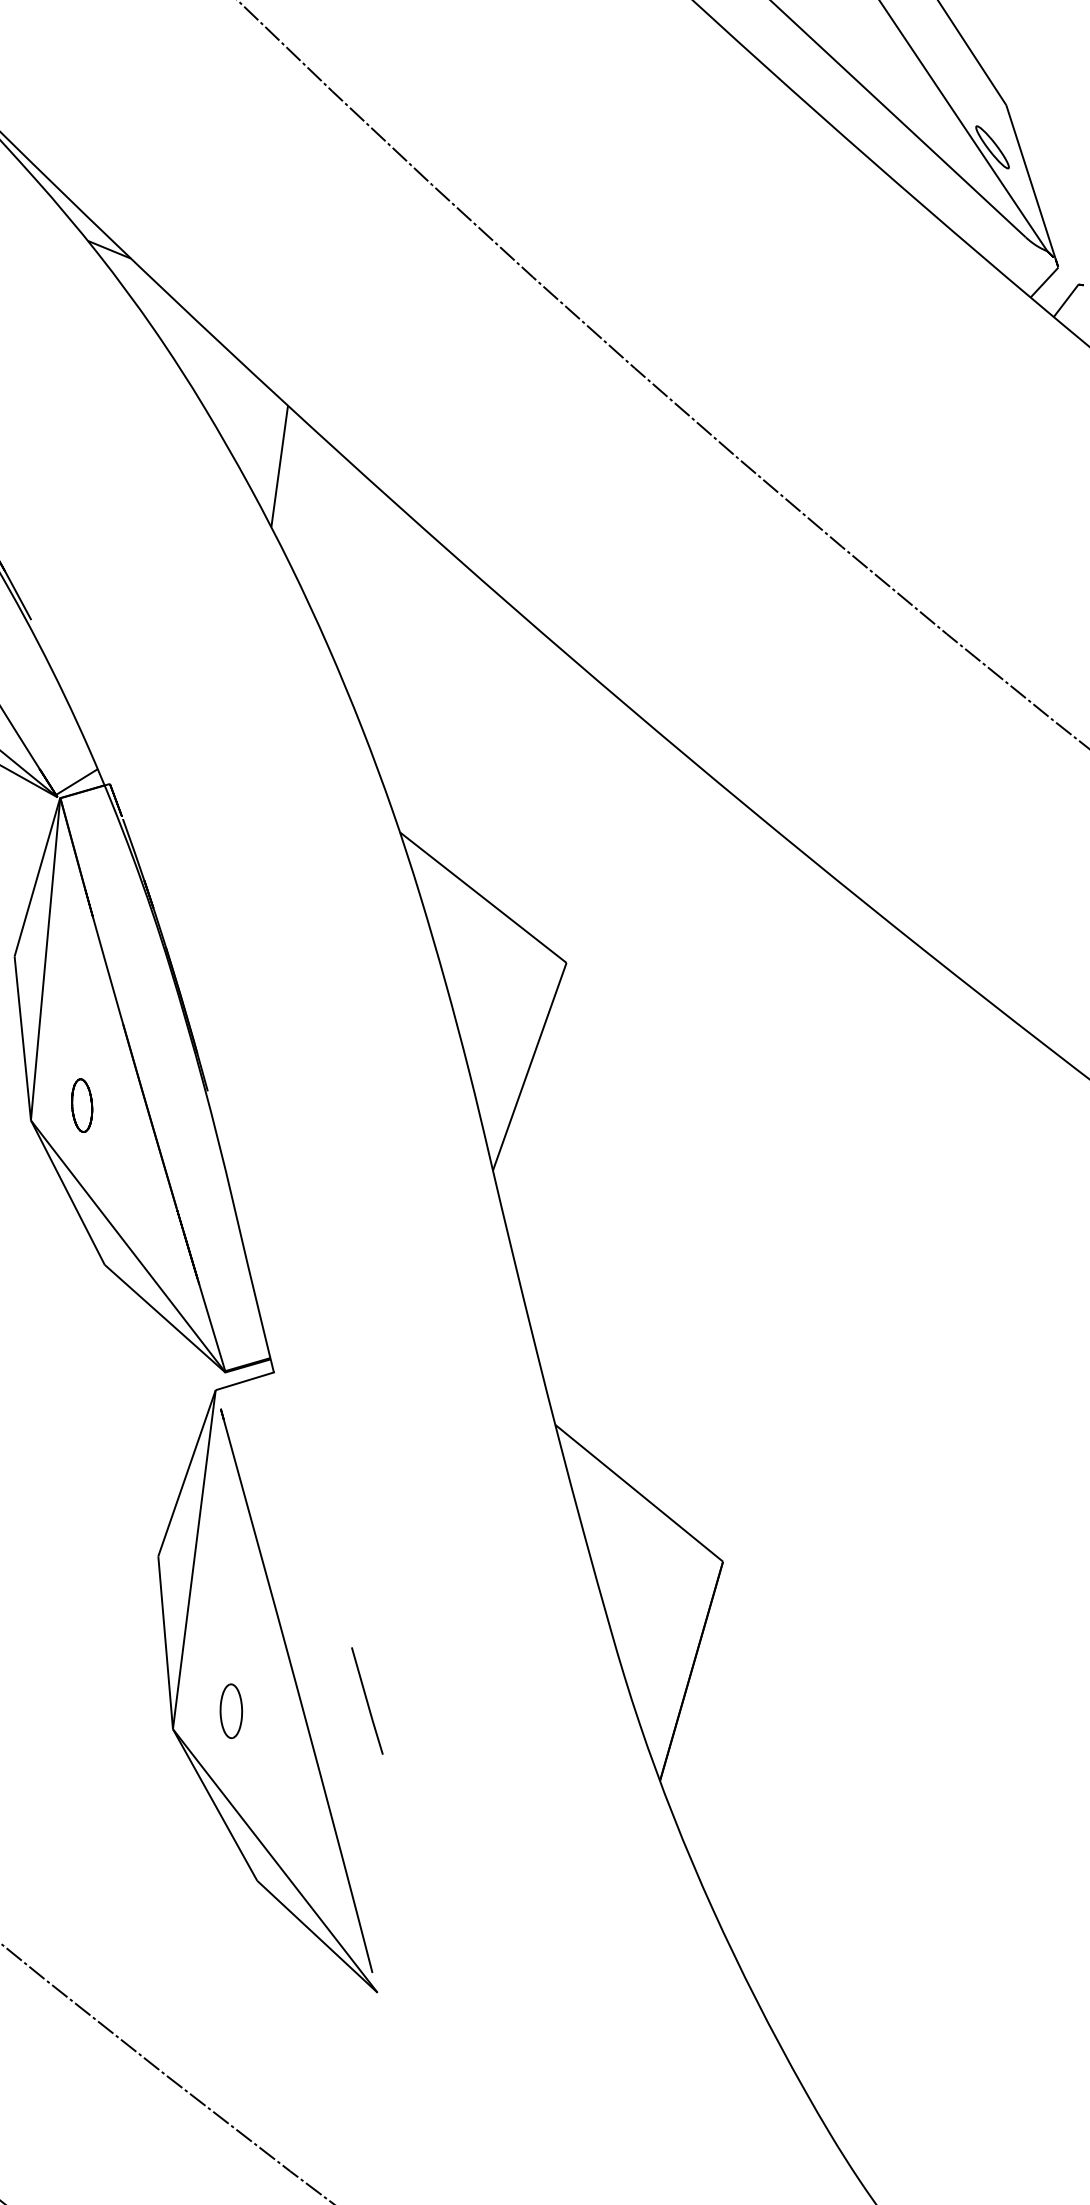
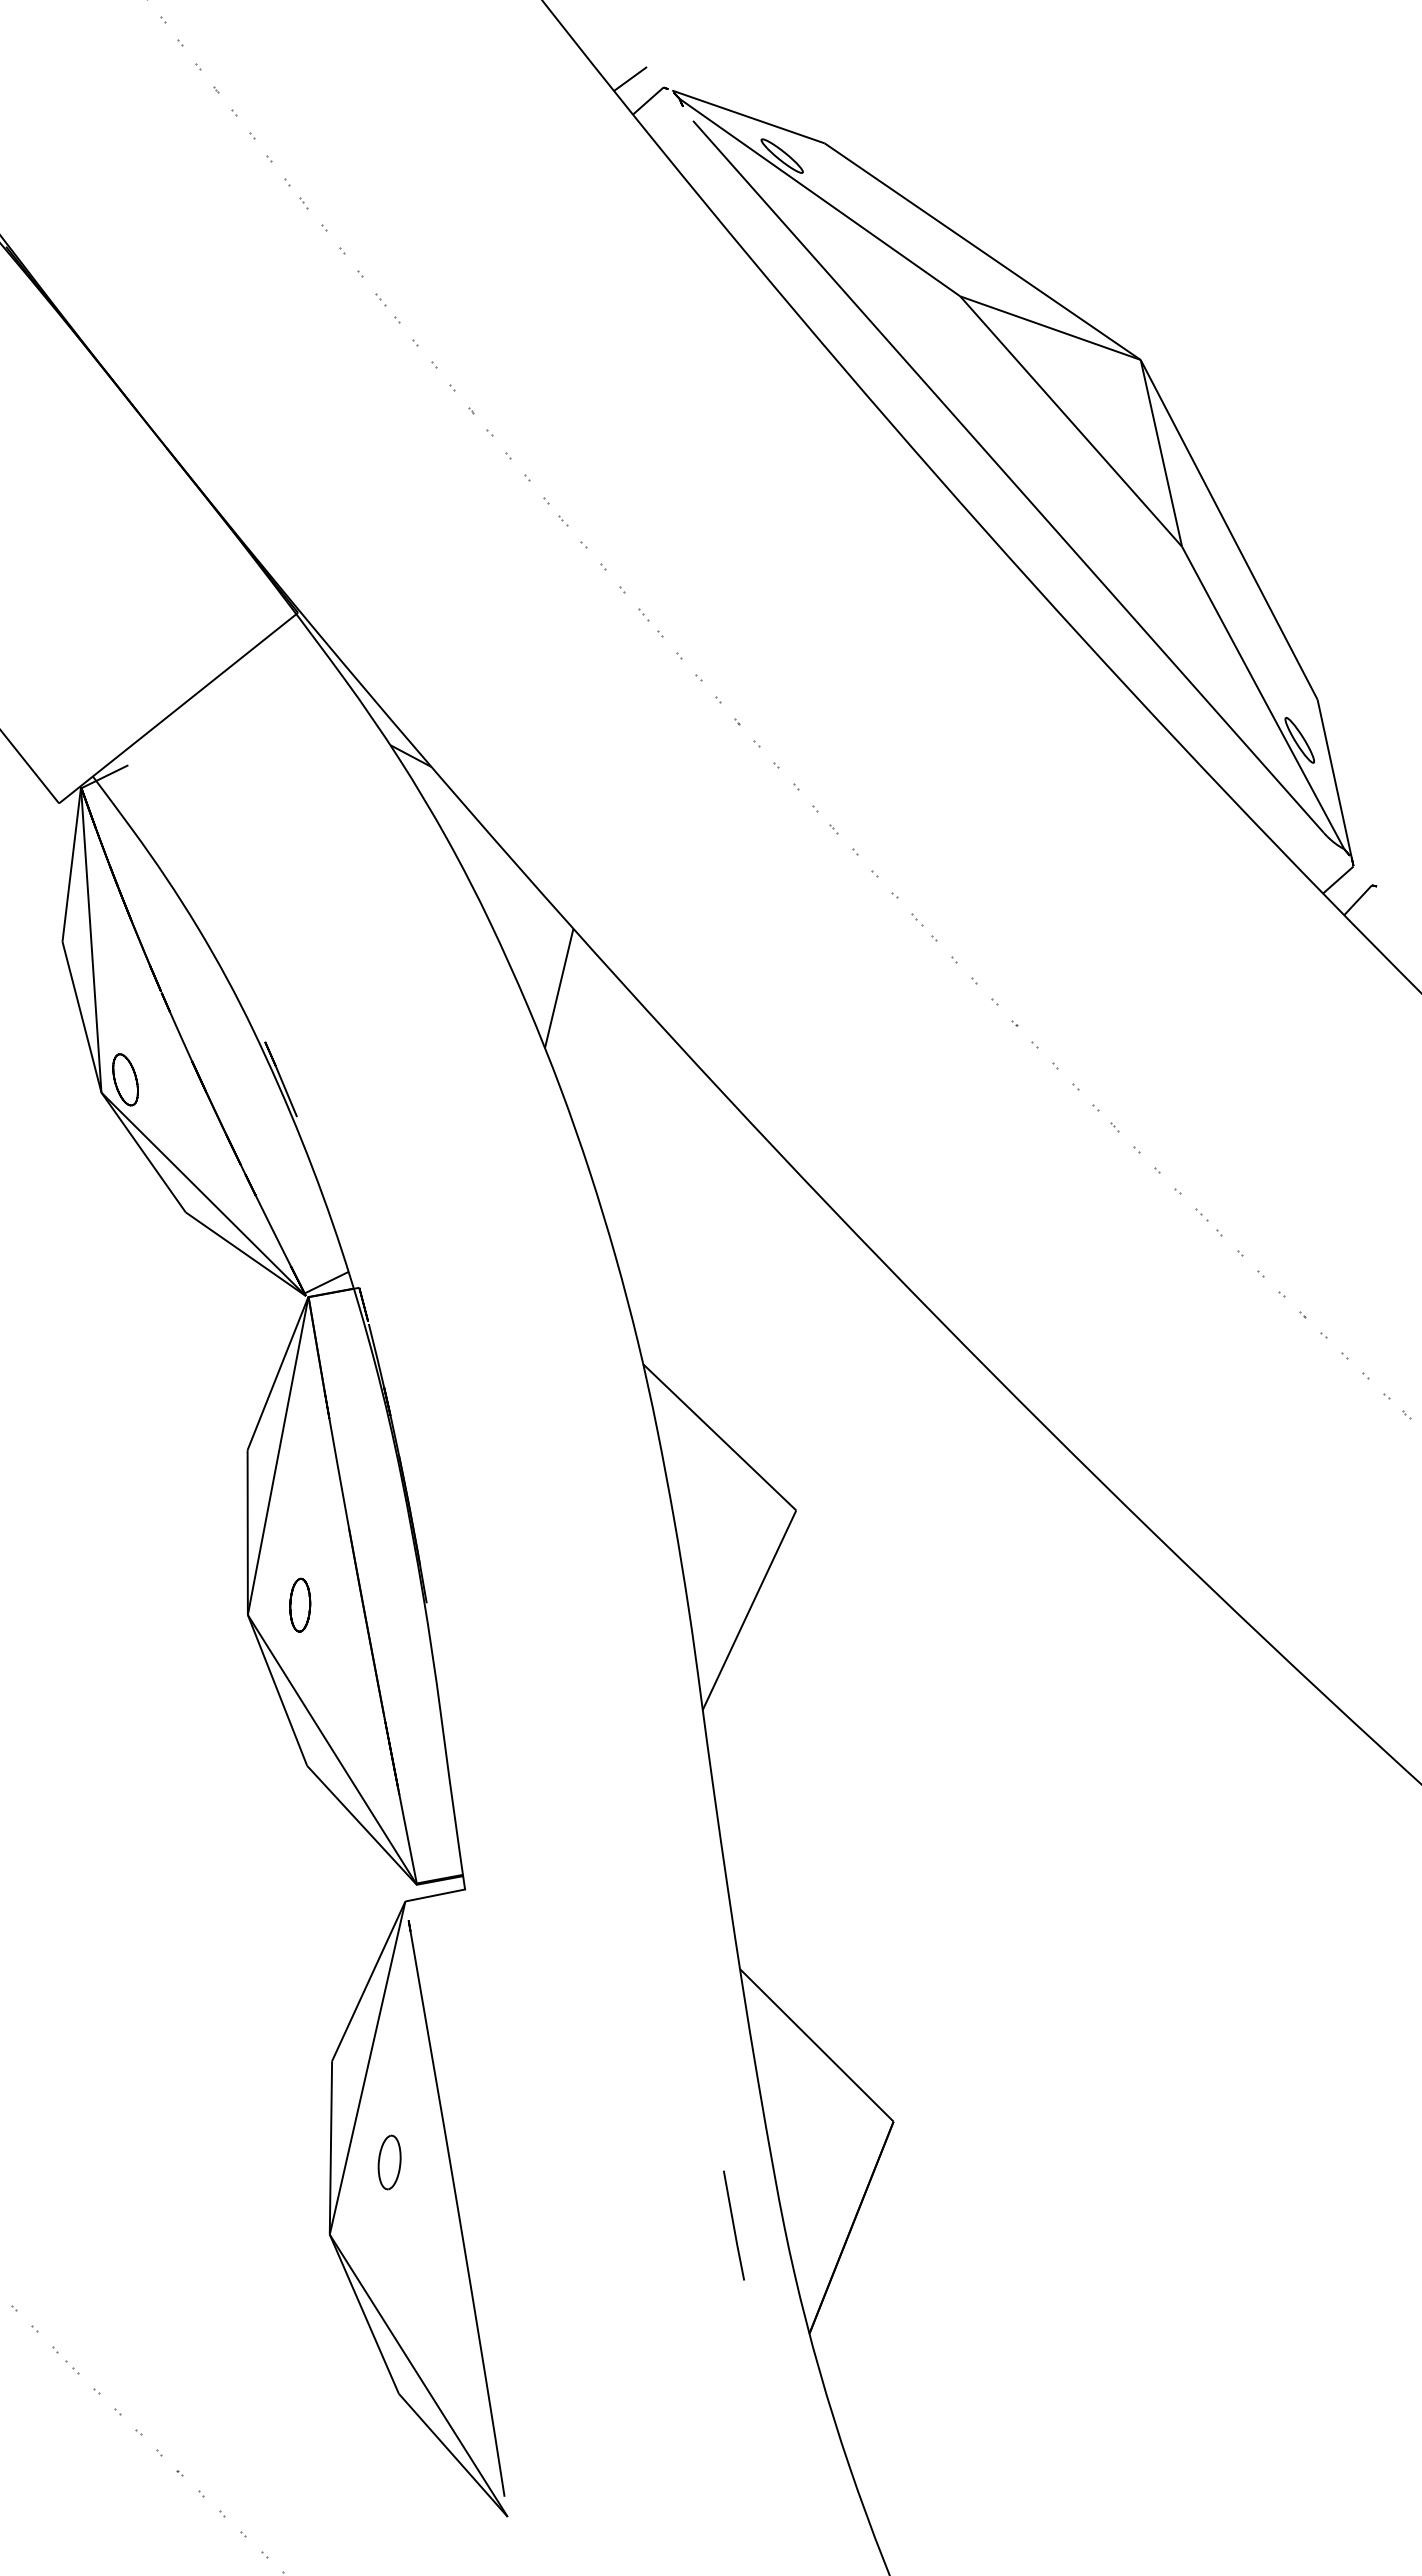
line: (366, 1700) -> (733, 2225), moved
part: (231, 1711) -> (389, 2162), moved

